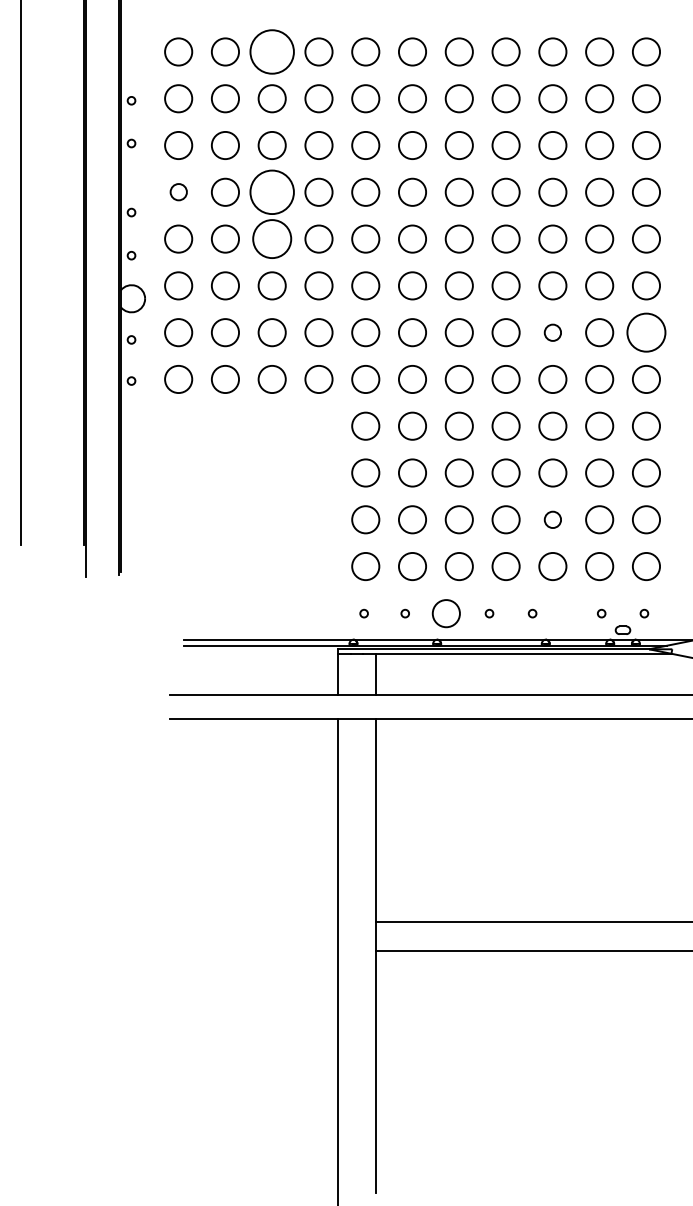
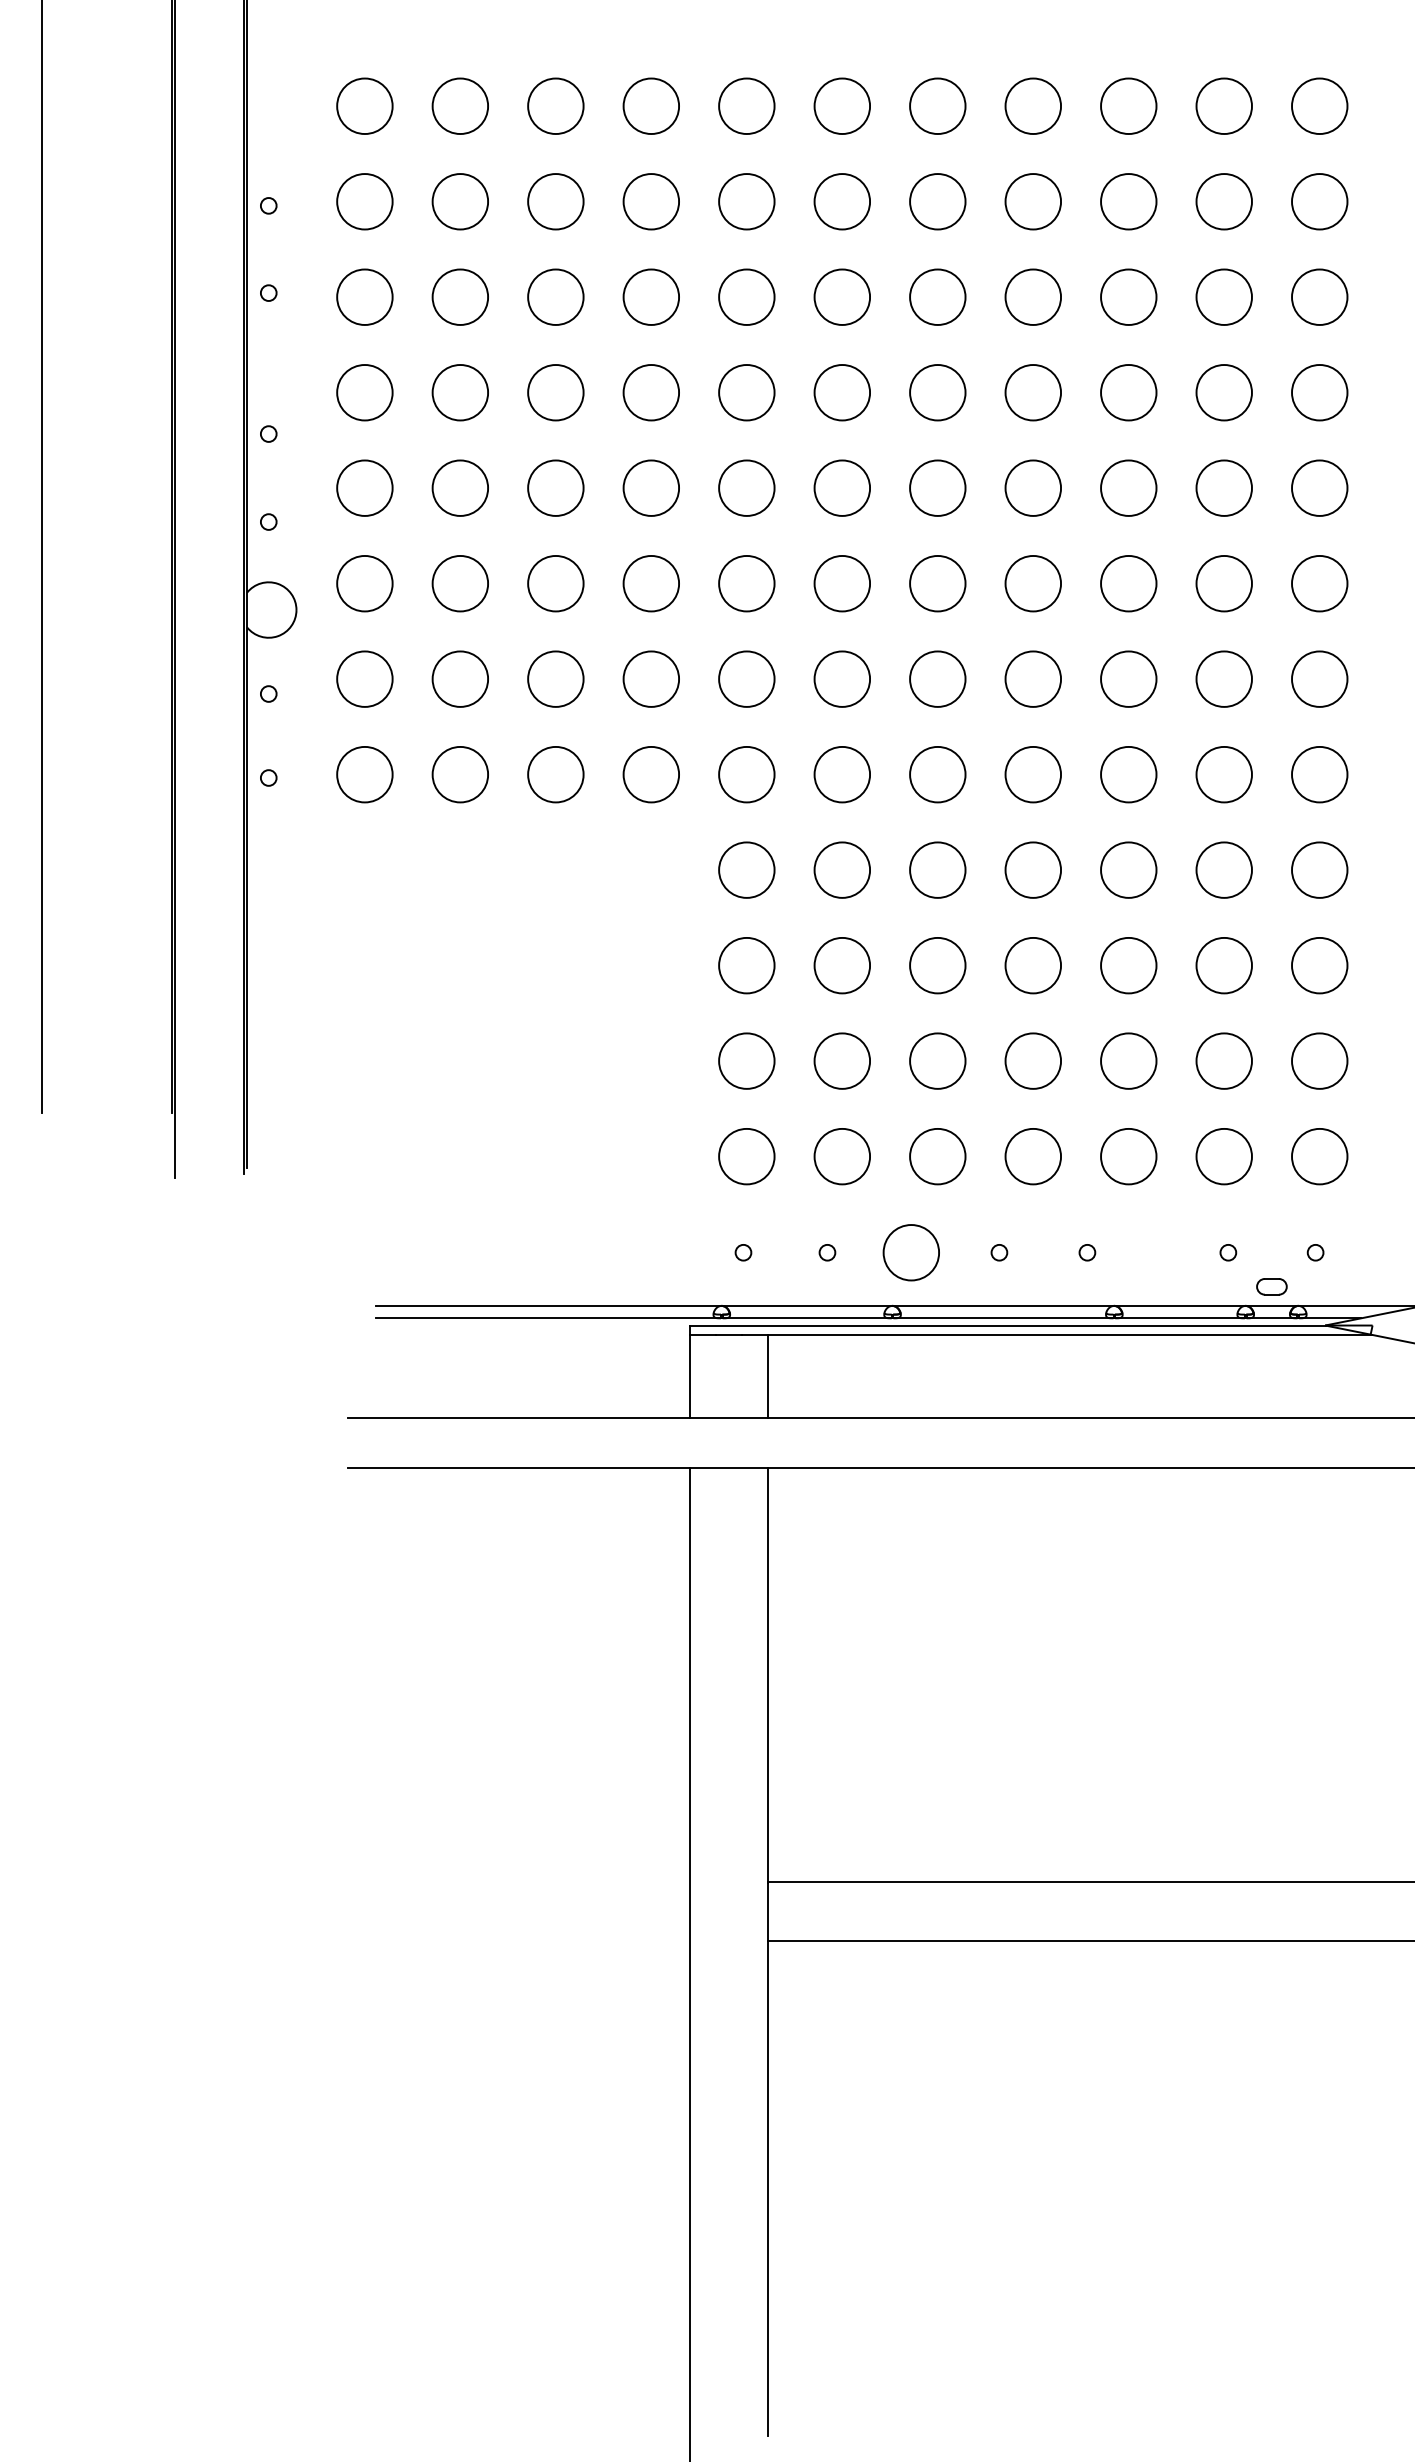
circle: (271, 51) -> (554, 105), size x0.62
circle: (178, 191) -> (364, 391), size x1.67
circle: (271, 191) -> (554, 391), size x0.62
circle: (271, 238) -> (554, 486), size x0.71
circle: (552, 332) -> (1127, 678), size x1.67
circle: (646, 332) -> (1319, 678), size x0.71
circle: (552, 519) -> (1127, 1060), size x1.67

